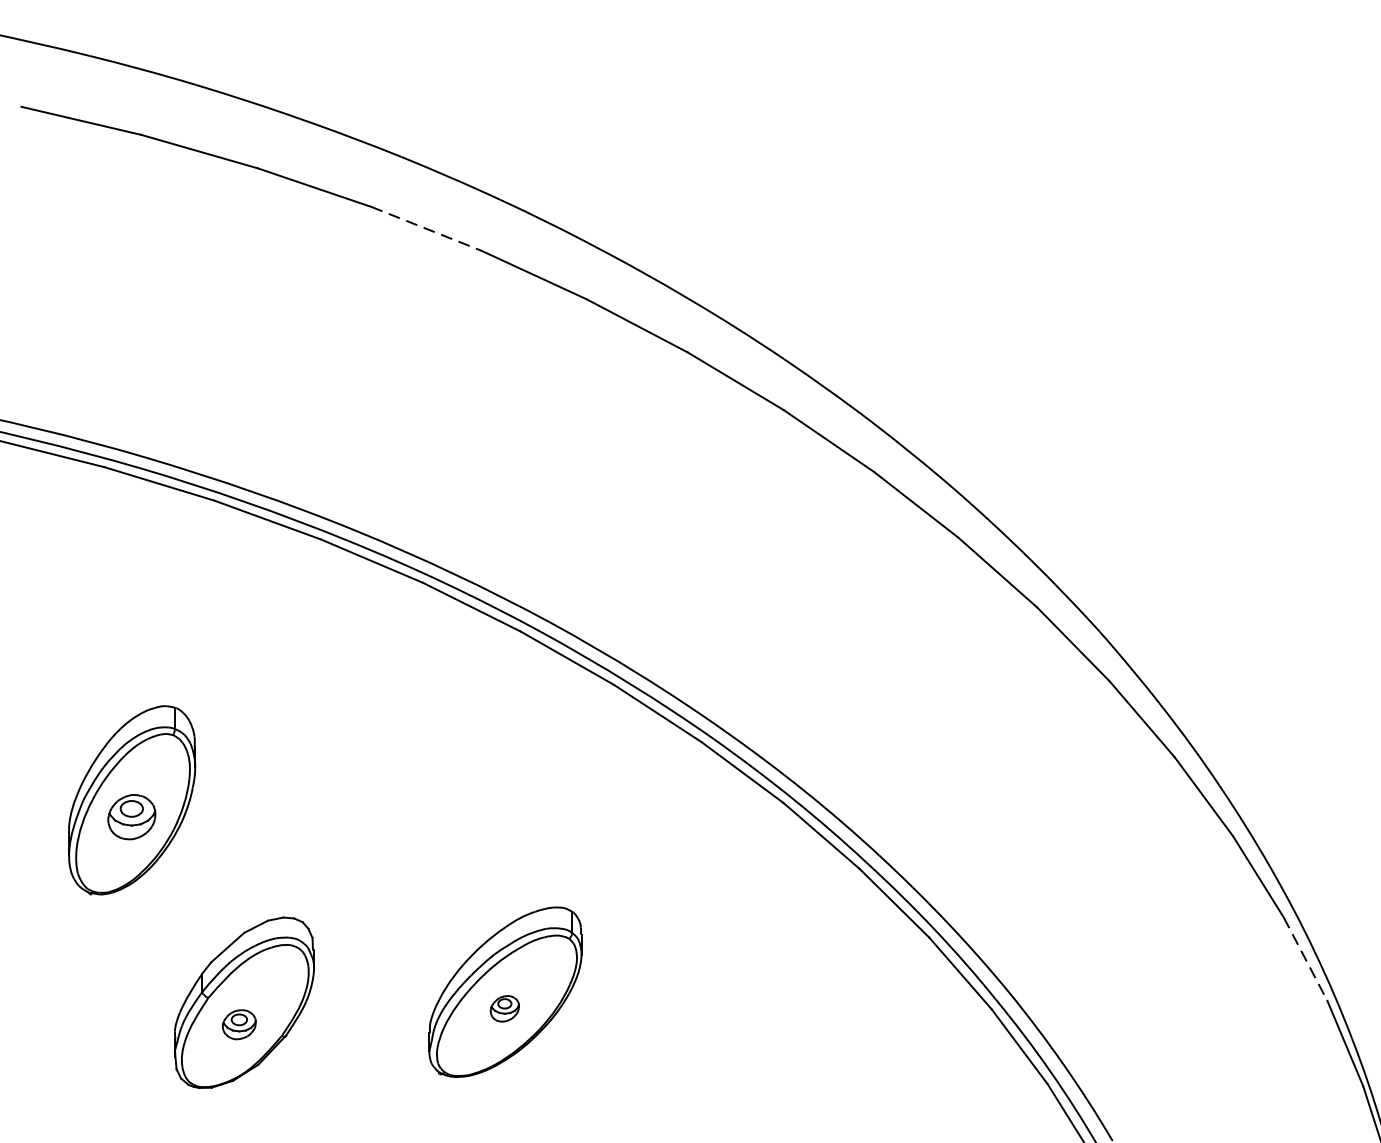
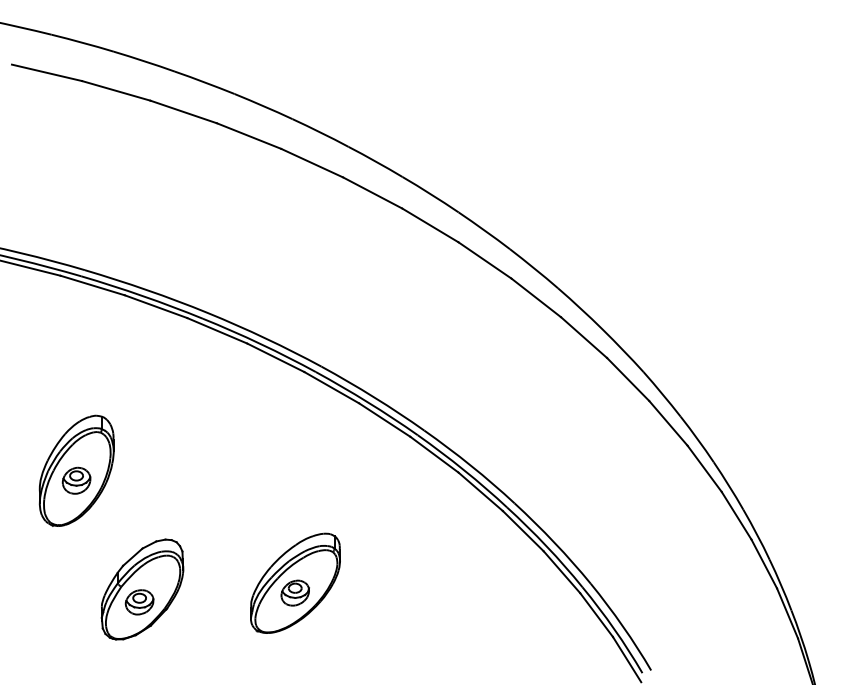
line: (426, 229) -> (249, 136), dashed -> solid
line: (1306, 960) -> (764, 564), dashed -> solid
part: (503, 1007) -> (294, 592), size x1.67
part: (239, 1024) -> (139, 602), size x1.43

